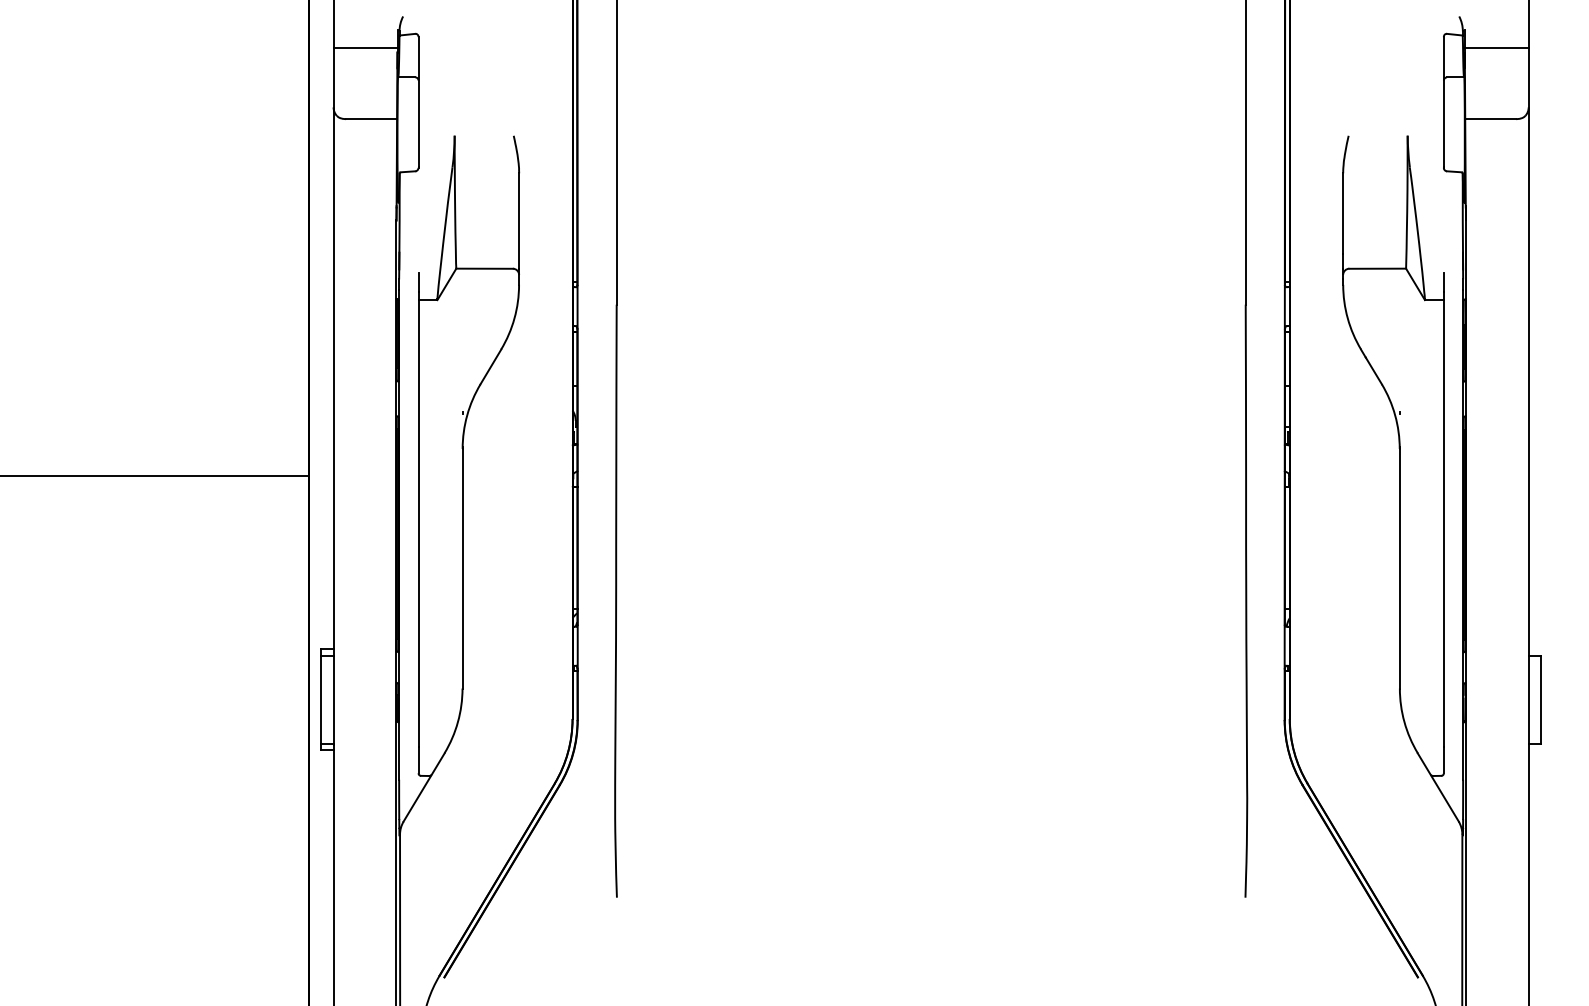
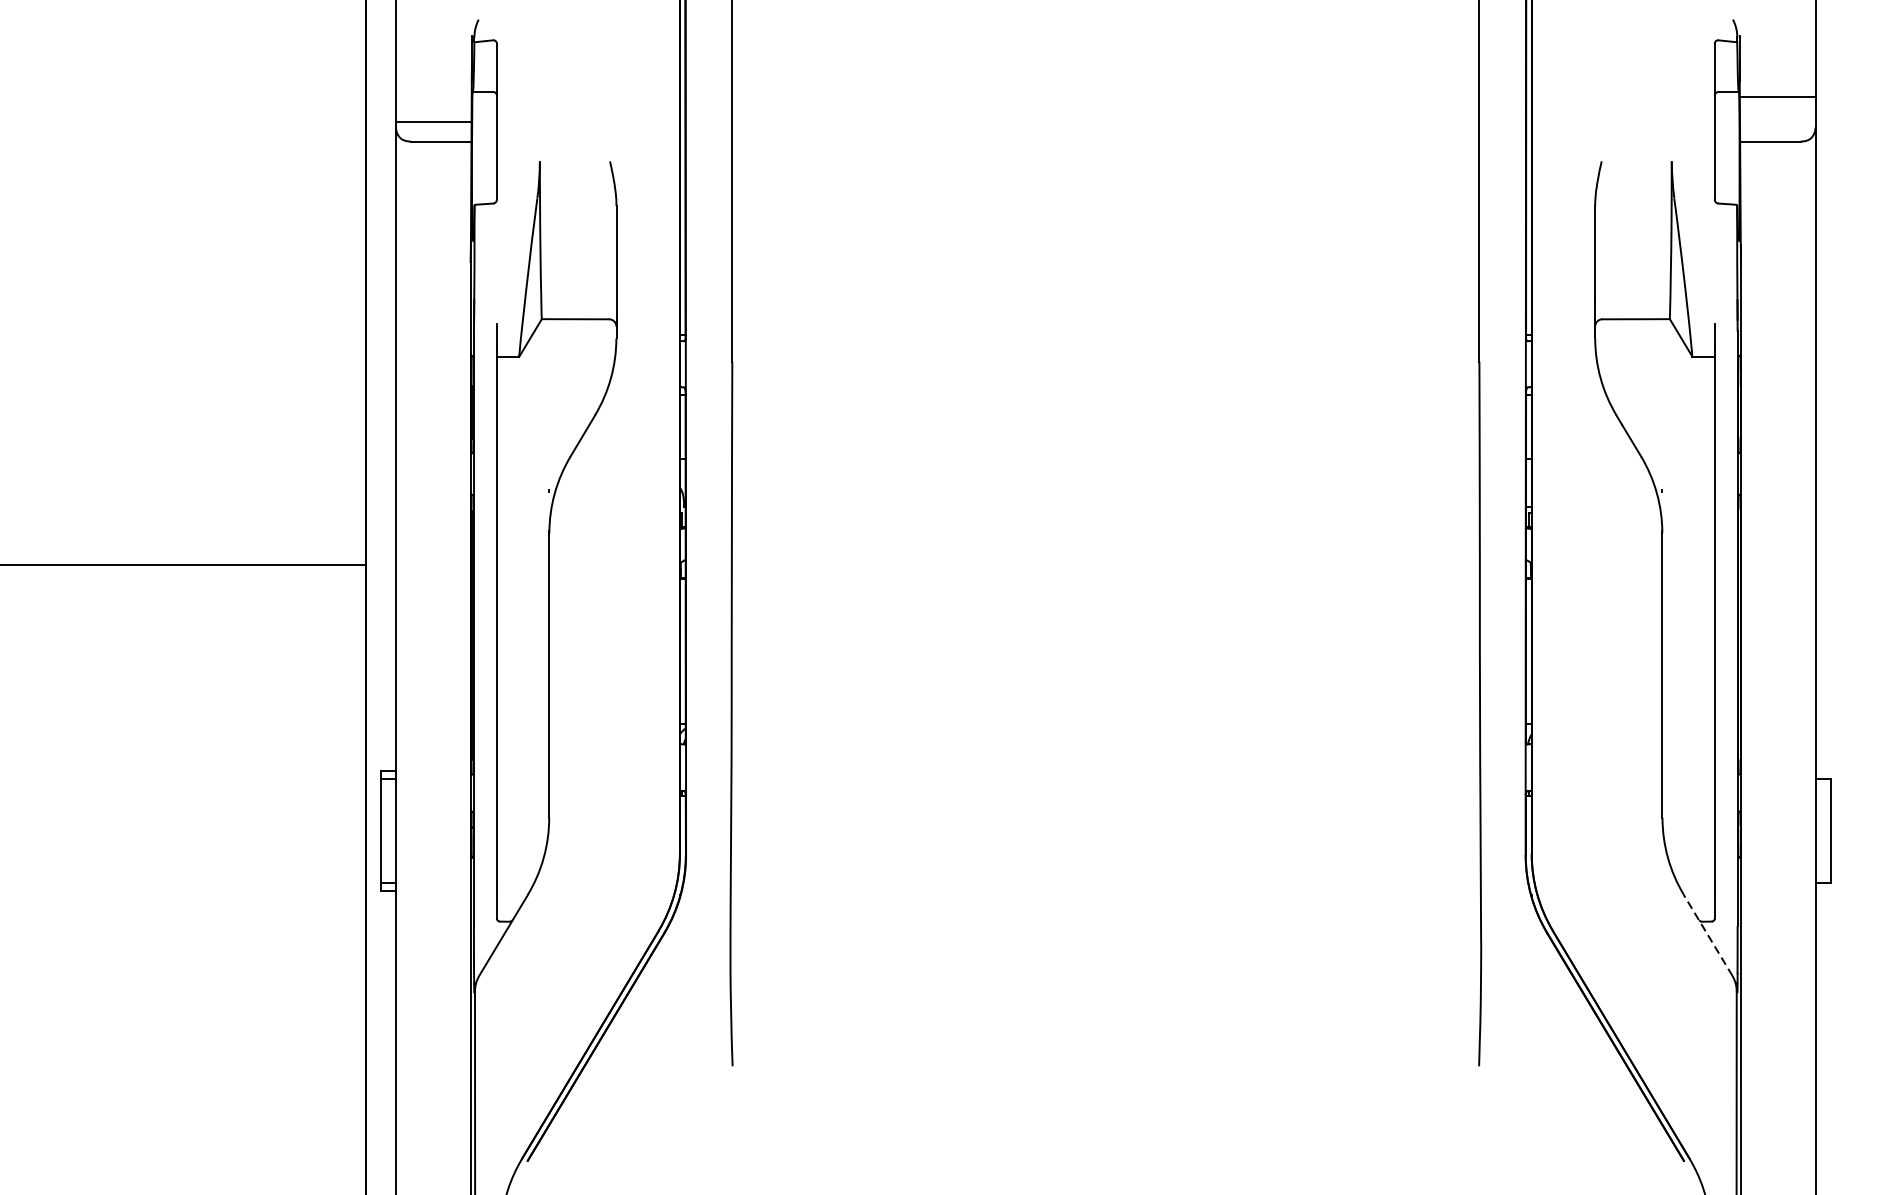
line: (365, 47) -> (433, 121), moved
line: (1496, 47) -> (1777, 96), moved
line: (1438, 787) -> (1708, 935), solid -> dashed

